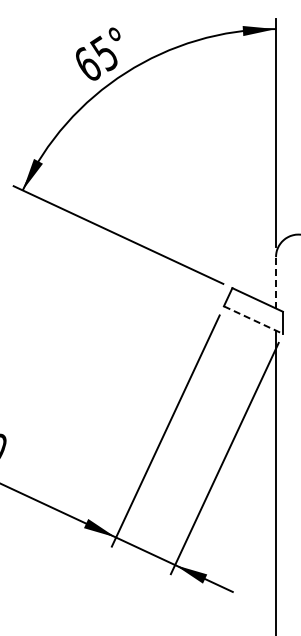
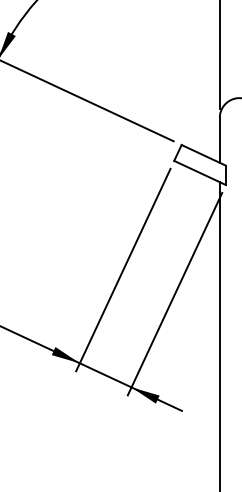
line: (276, 282) -> (220, 140), dashed -> solid
line: (253, 320) -> (200, 173), dashed -> solid

